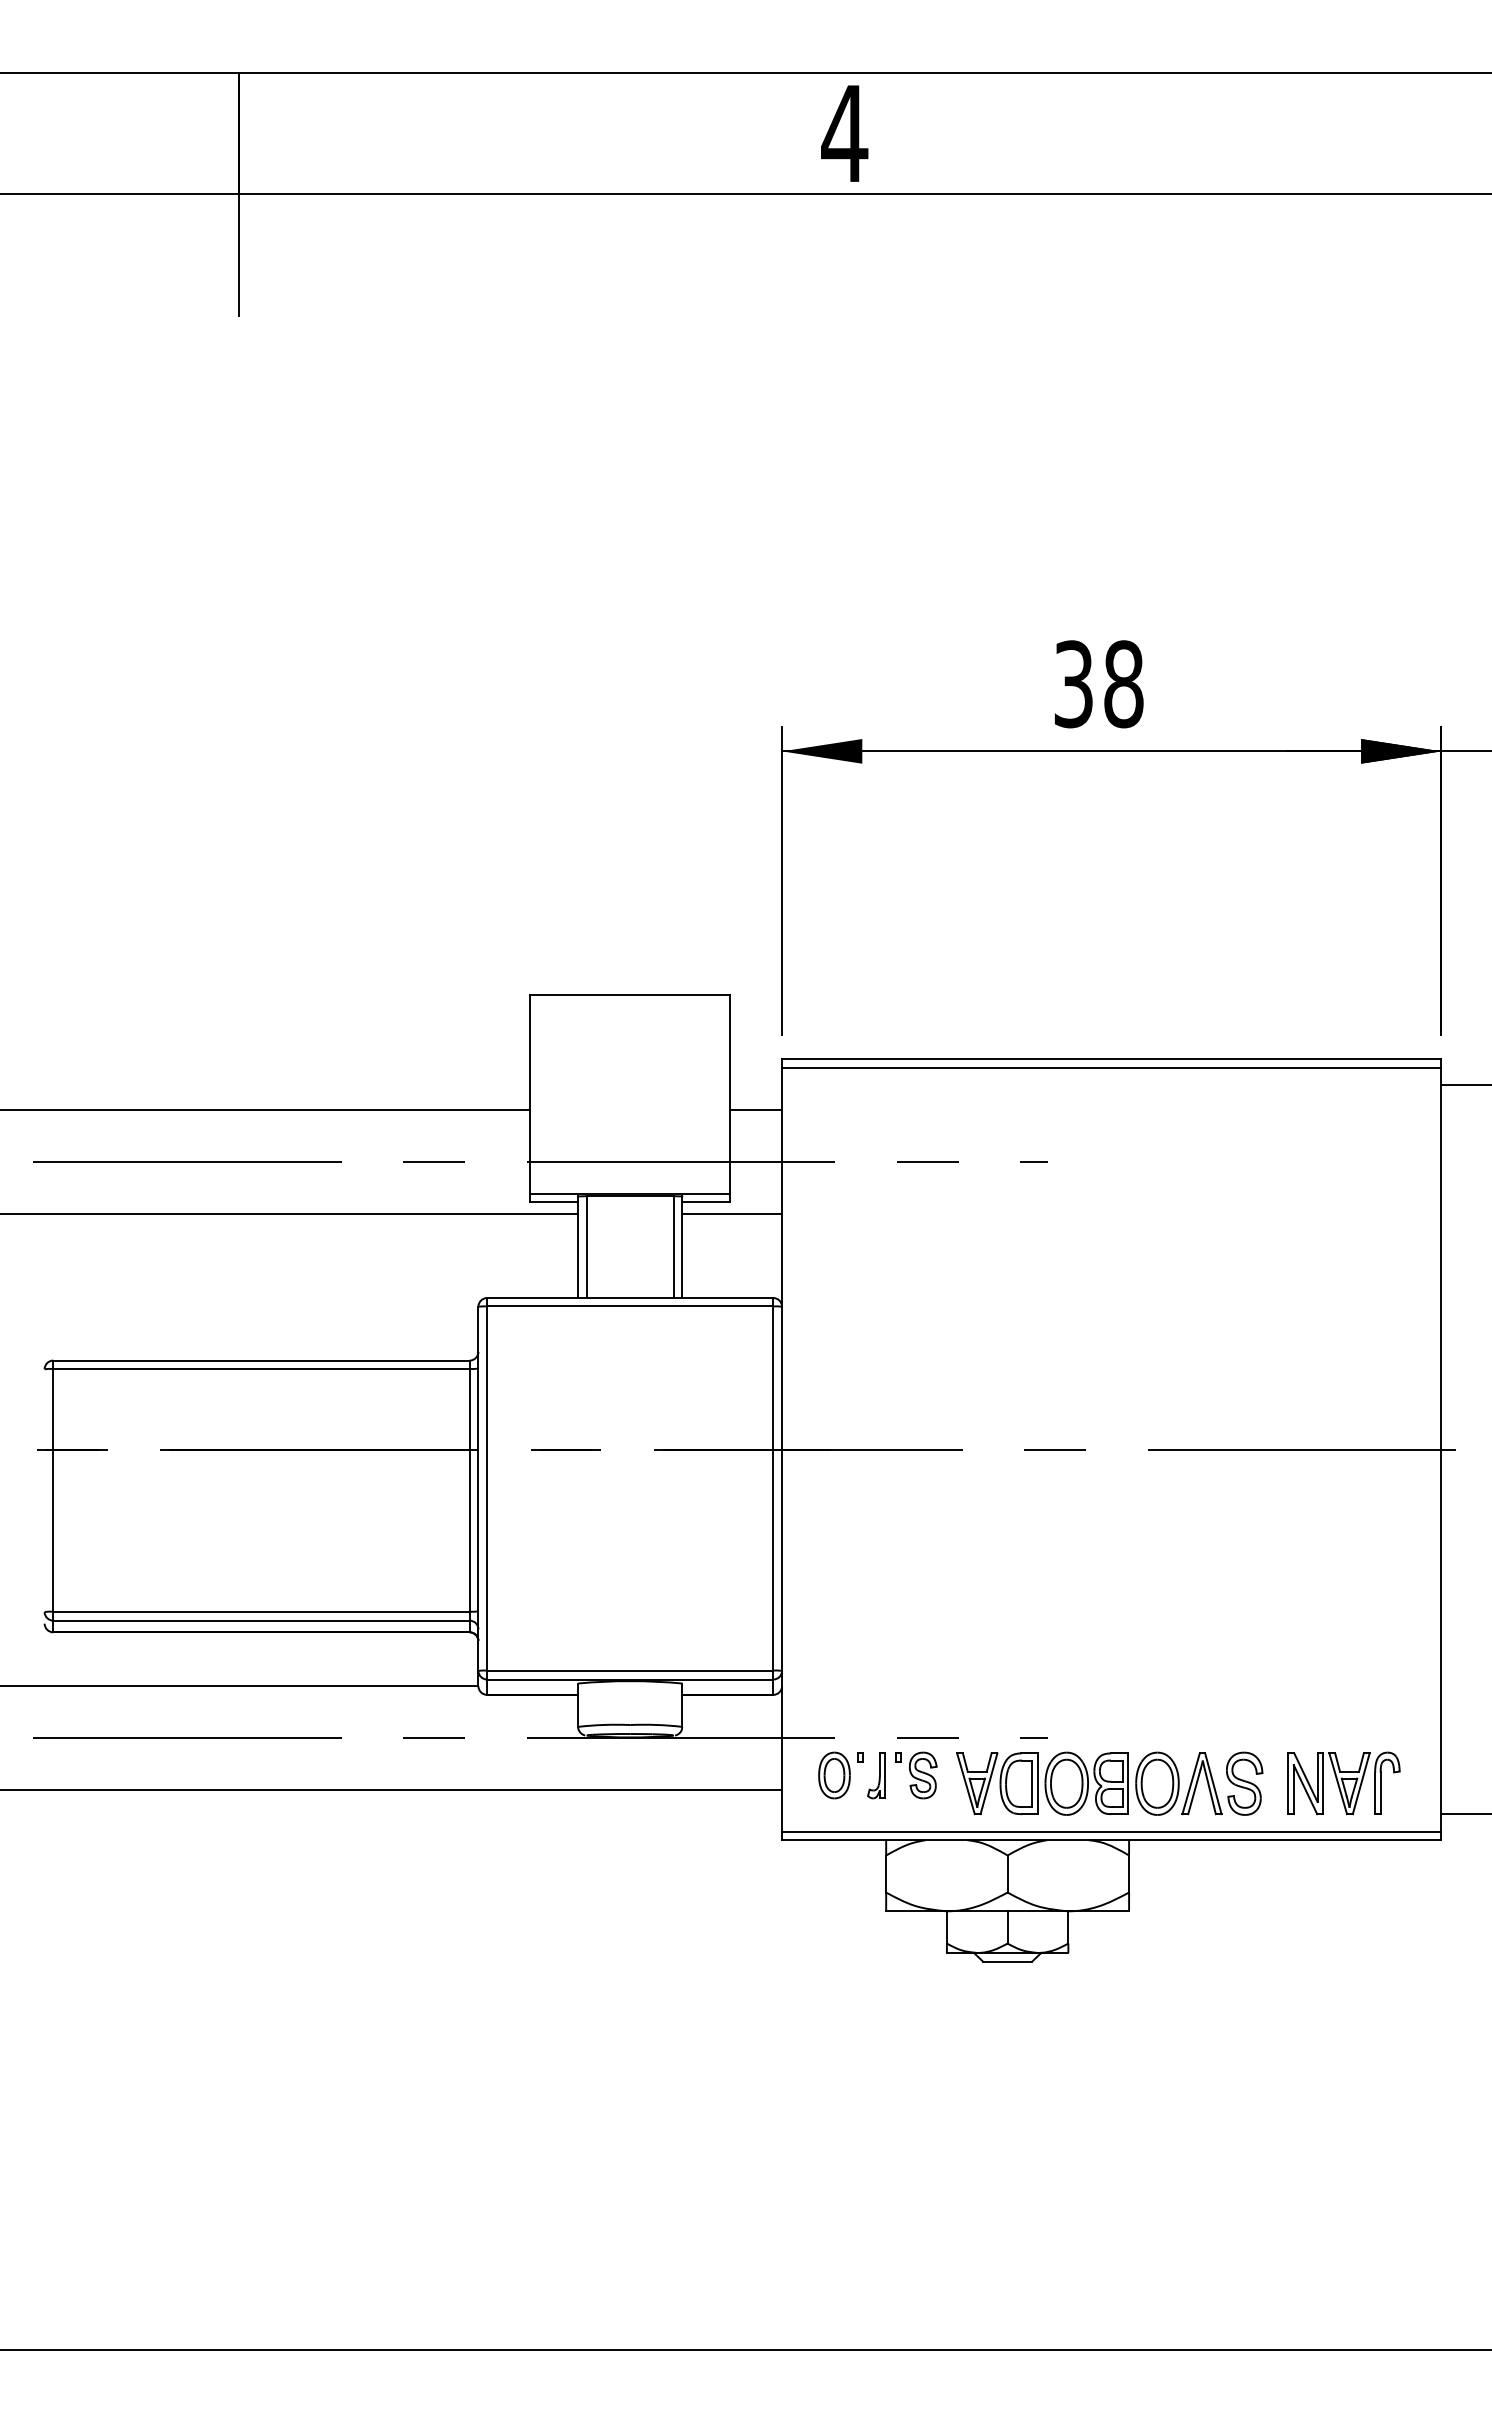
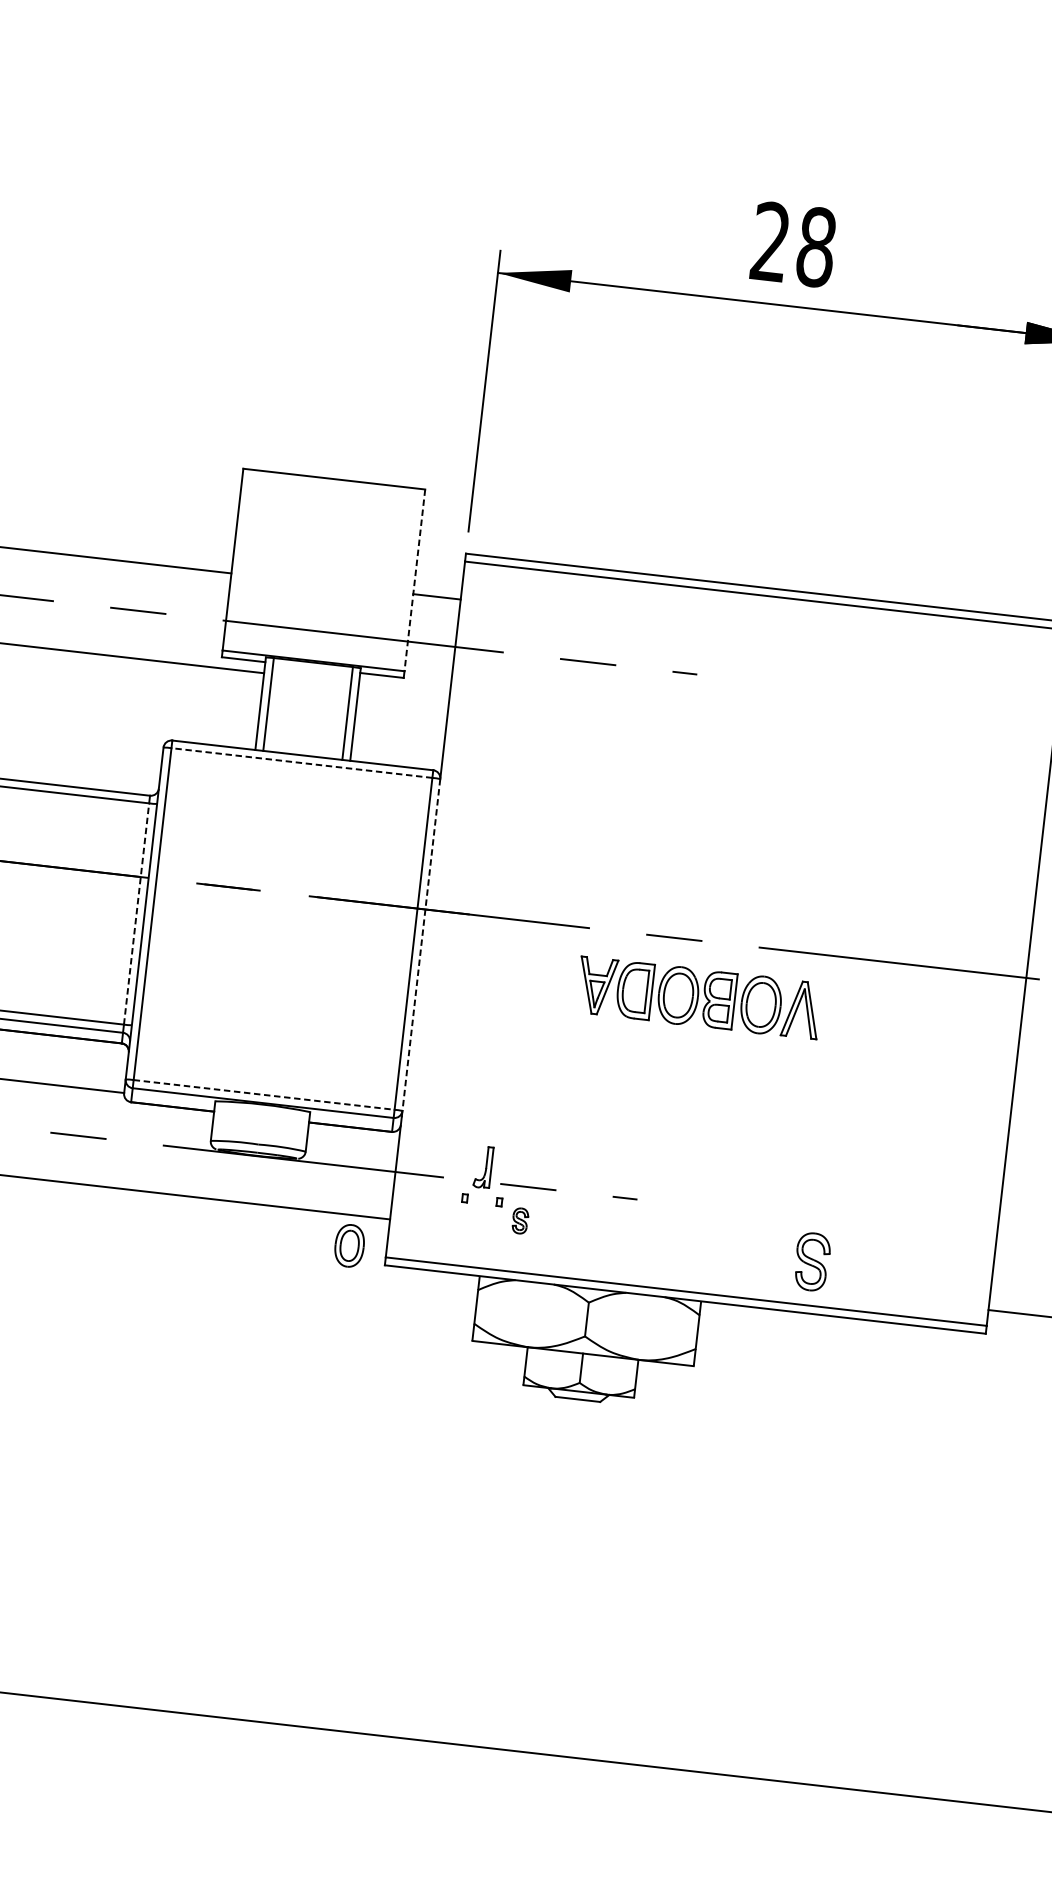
text: (1073, 684) -> (770, 242), 38 -> 28
line: (730, 1094) -> (415, 580), solid -> dashed
line: (732, 1213) -> (404, 688), removed
line: (629, 1306) -> (301, 763), solid -> dashed
line: (469, 1489) -> (136, 913), solid -> dashed
line: (782, 1489) -> (421, 945), solid -> dashed
line: (630, 1670) -> (264, 1094), solid -> dashed
part: (834, 1775) -> (349, 1245), moved
part: (876, 1775) -> (483, 1166), moved
part: (923, 1775) -> (520, 1221), size x0.6
part: (1089, 1783) -> (699, 997), moved
part: (1343, 1783) -> (902, 1271), removed

